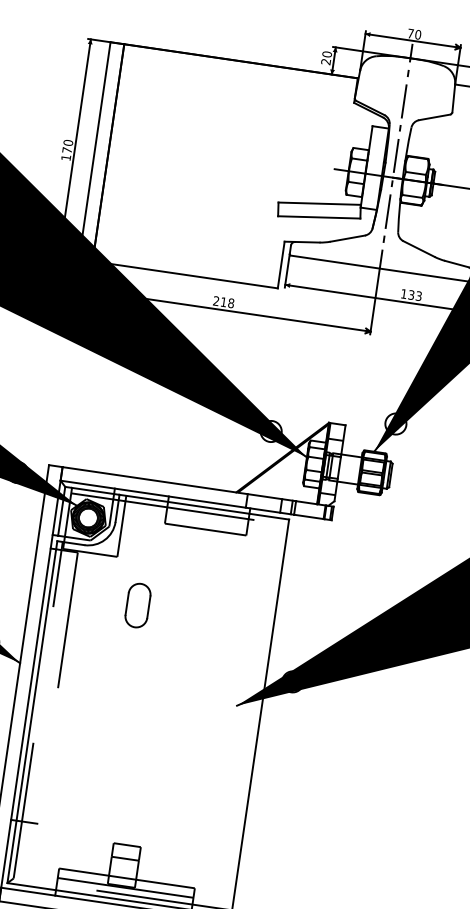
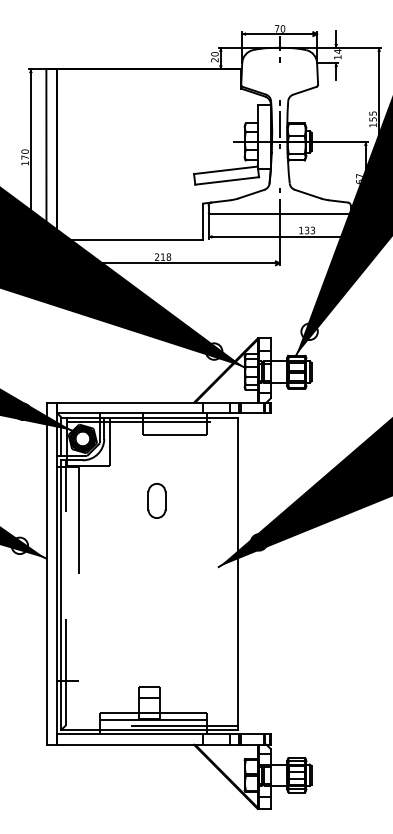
line: (404, 100) -> (279, 81), removed
line: (387, 211) -> (279, 168), removed
part: (137, 604) -> (156, 500), moved

